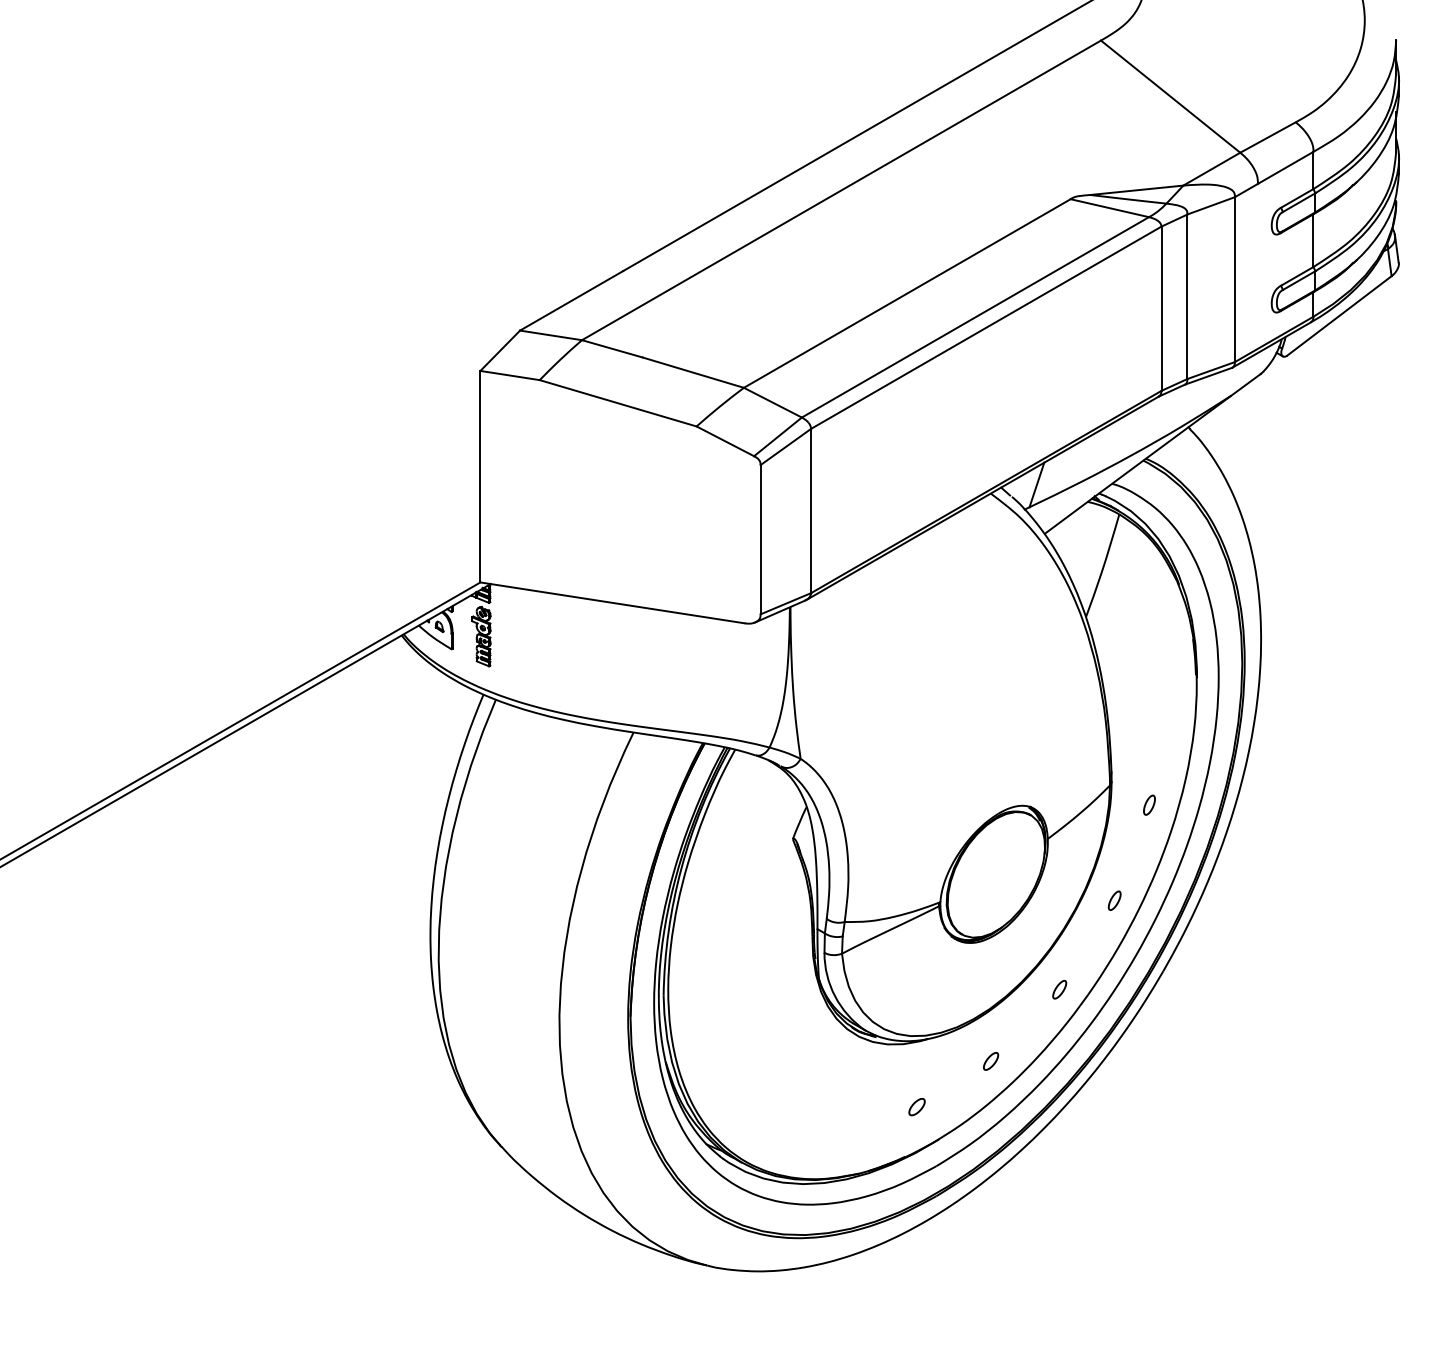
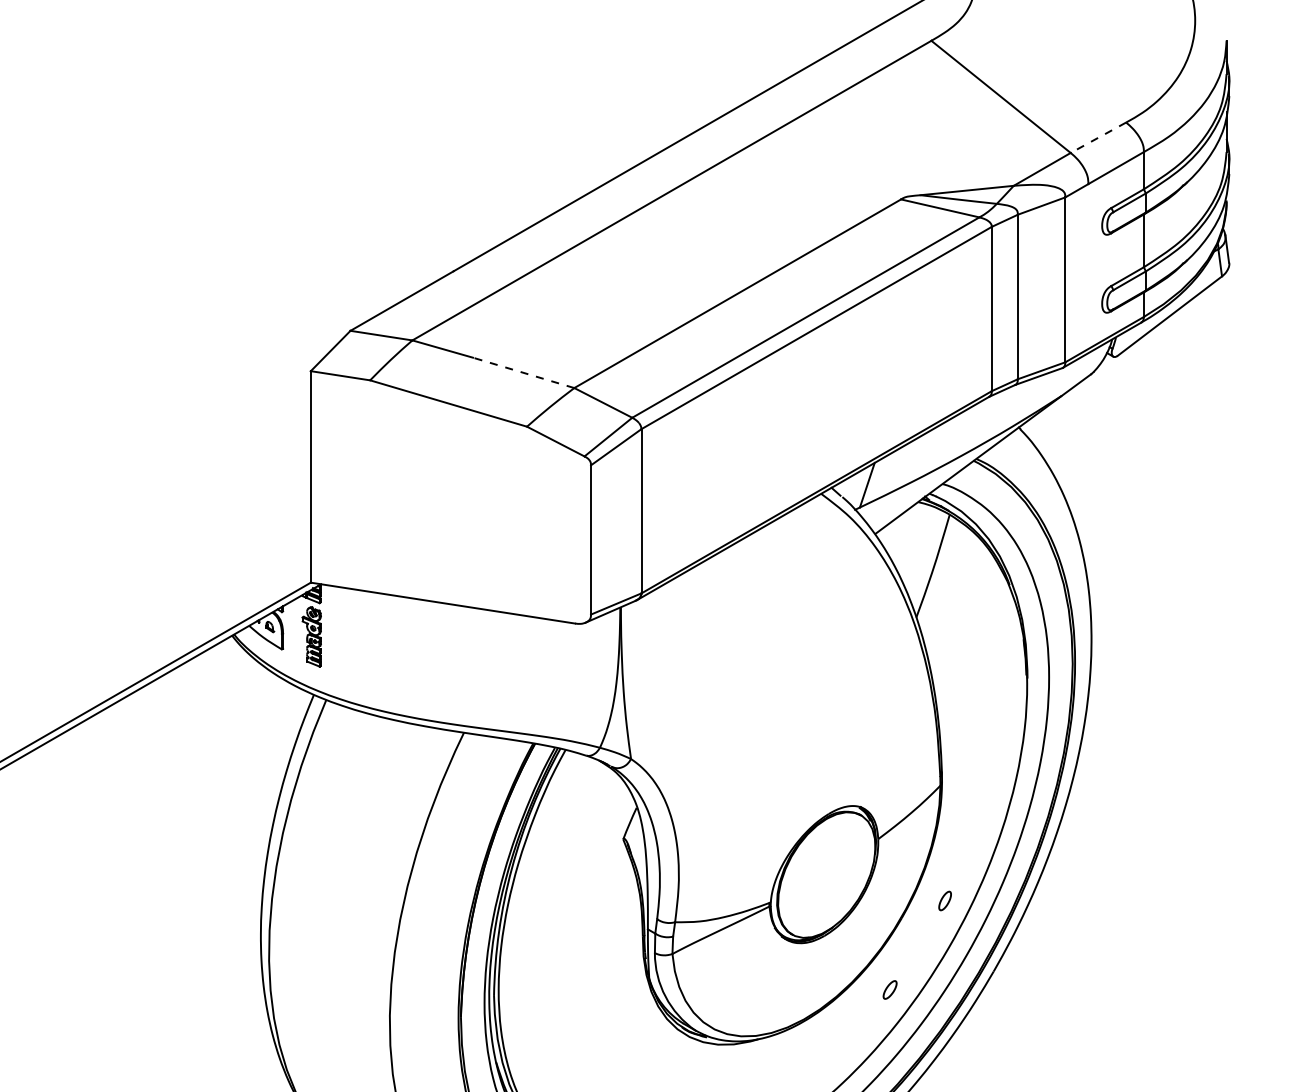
line: (1268, 137) -> (1098, 137), solid -> dashed
line: (693, 372) -> (523, 372), solid -> dashed
part: (1149, 804) -> (979, 804), removed
part: (991, 1061) -> (821, 1061), removed

